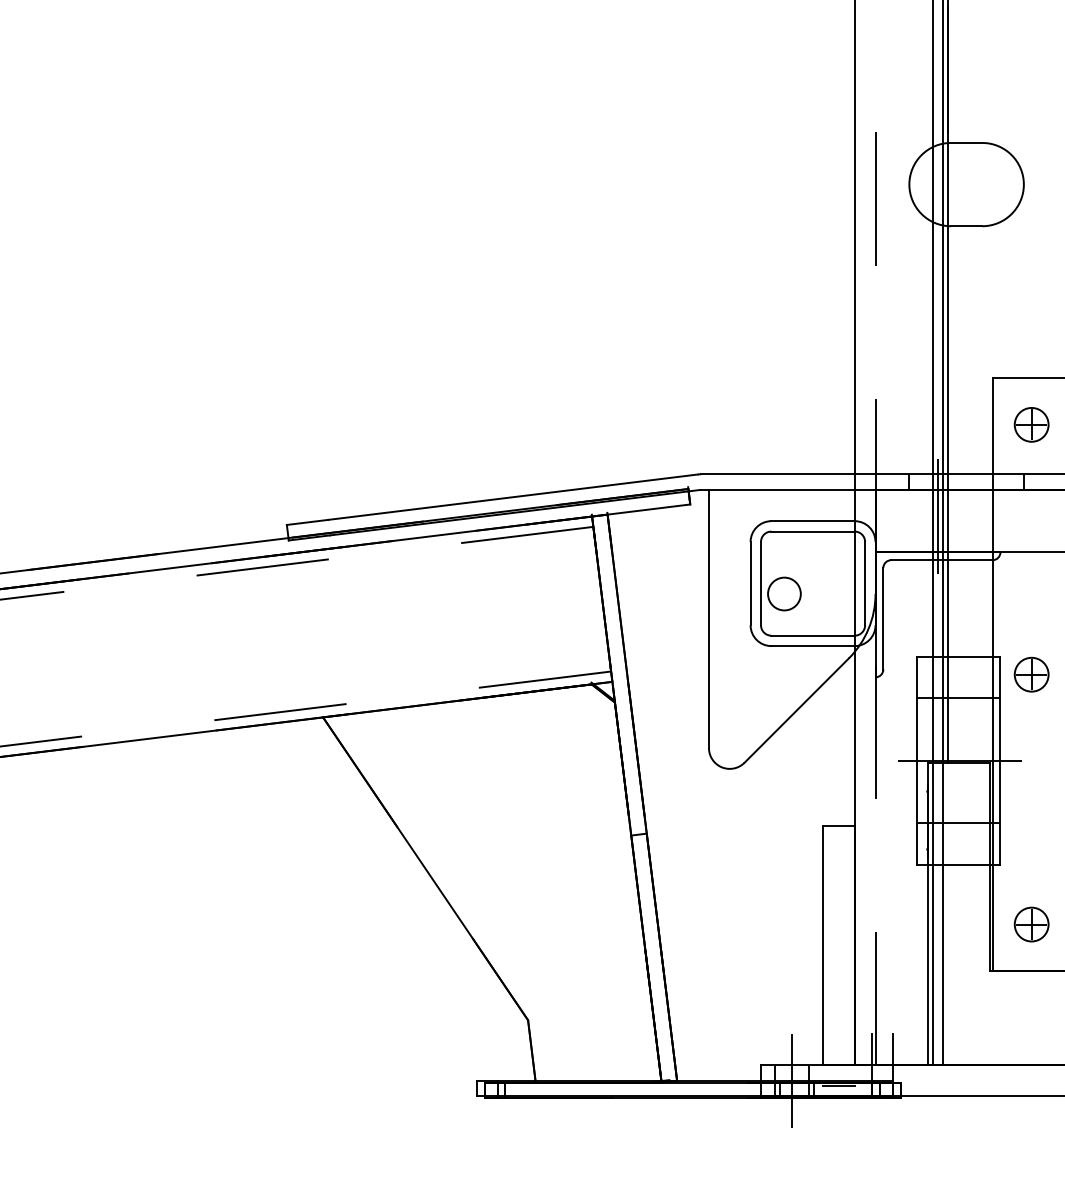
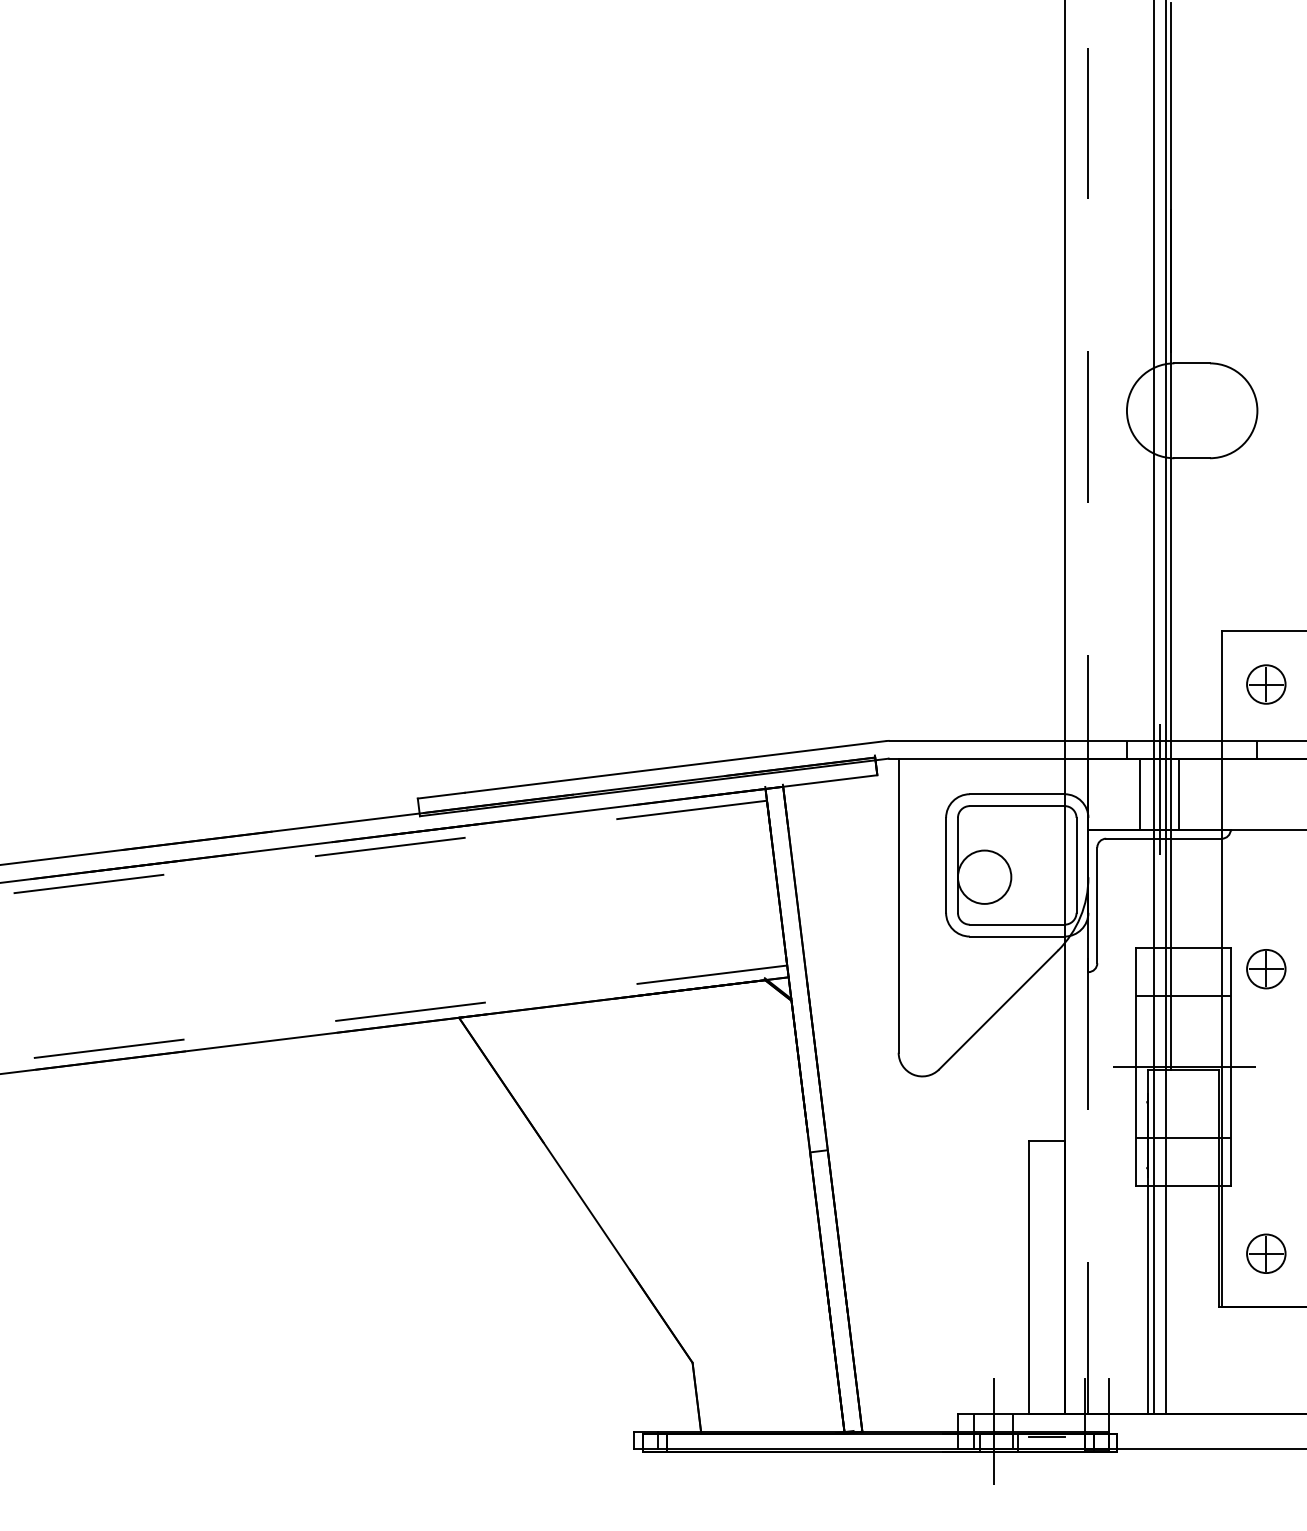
line: (921, 520) -> (1140, 793), added
line: (954, 520) -> (1178, 793), added
circle: (784, 593) -> (984, 876), size x1.43

